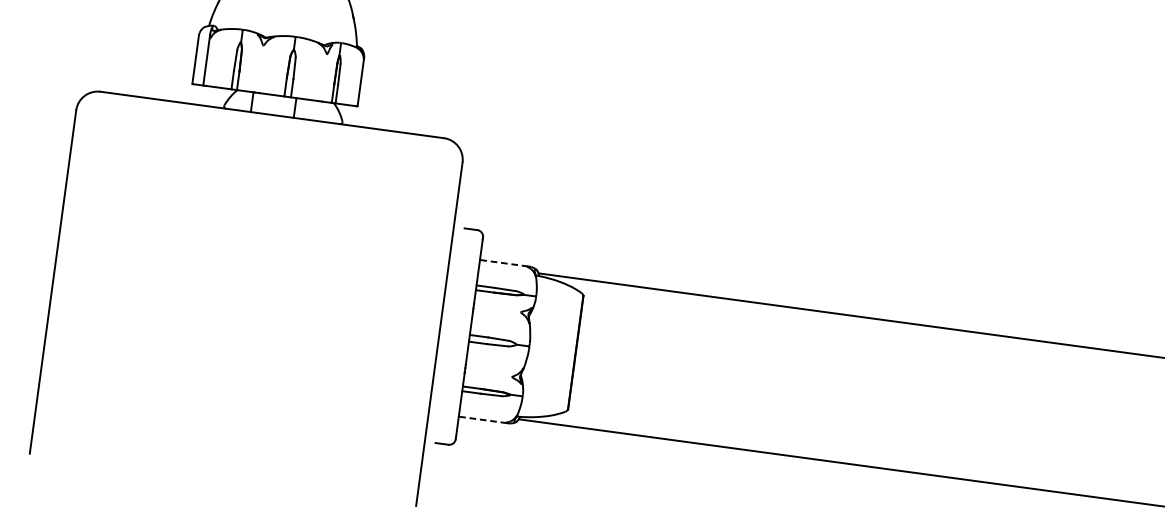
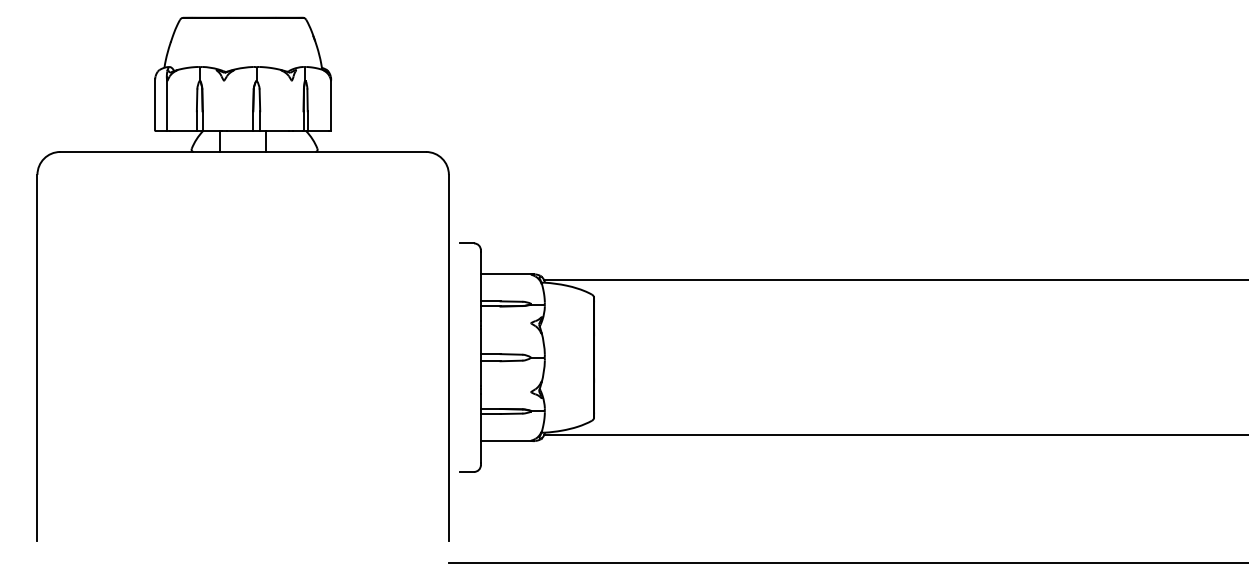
line: (505, 263) -> (508, 274), dashed -> solid
line: (484, 420) -> (508, 441), dashed -> solid

